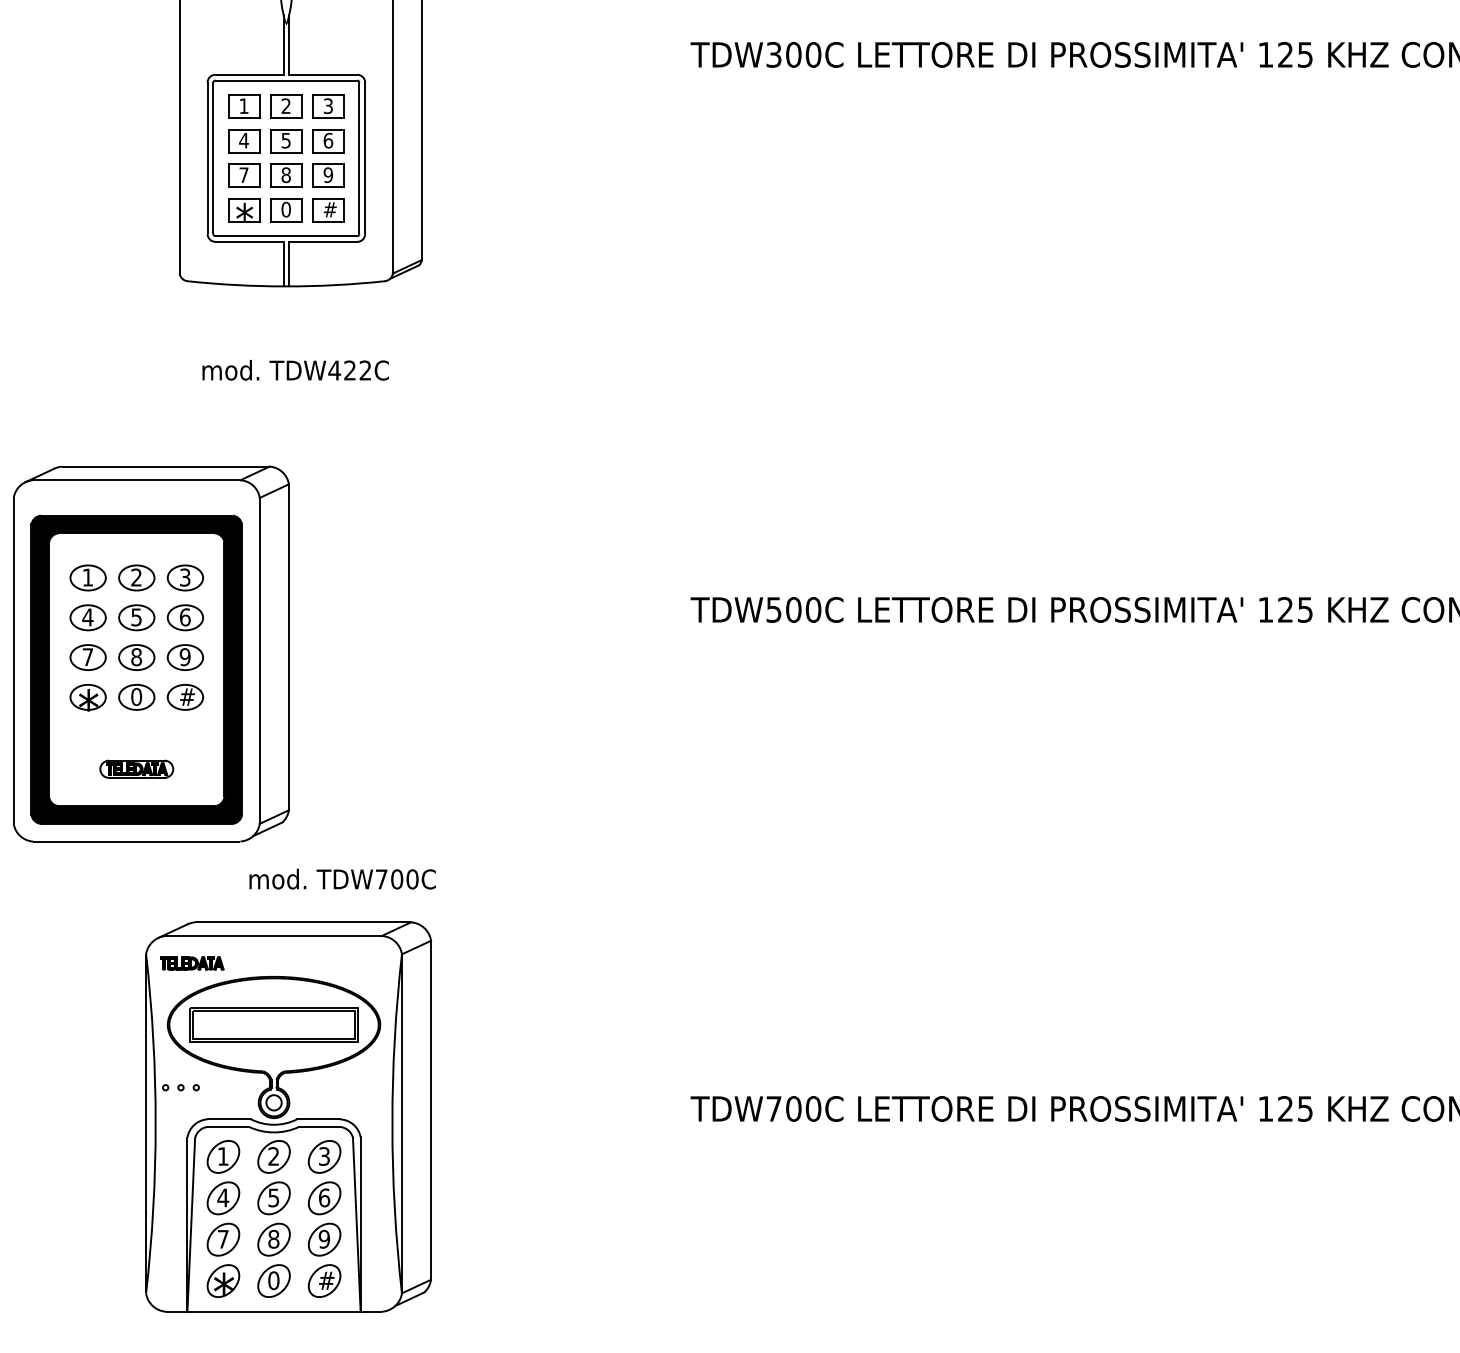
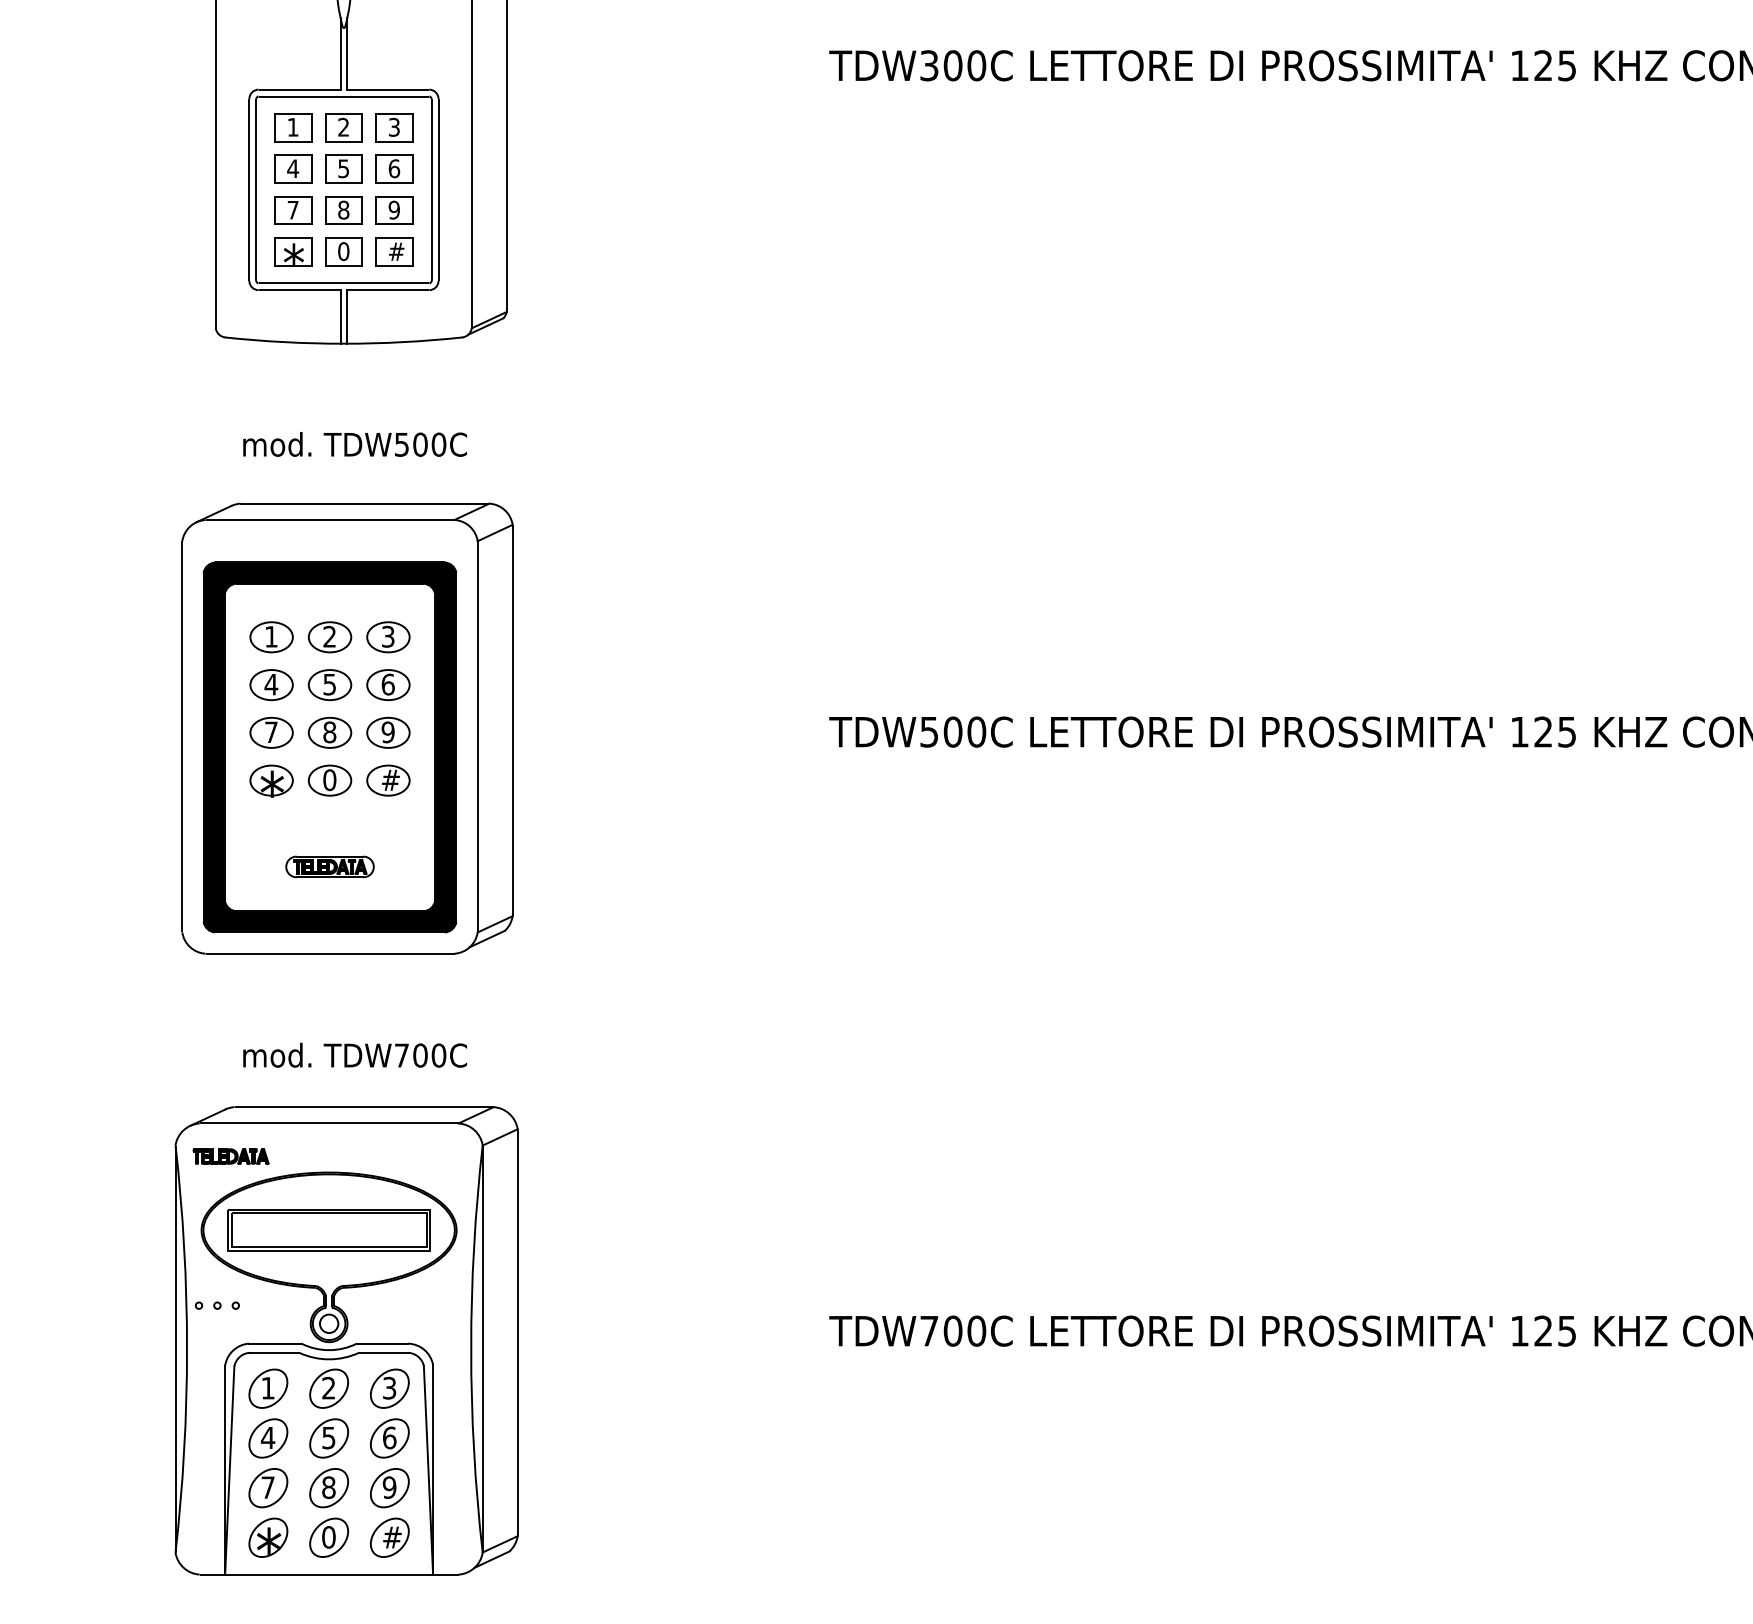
text: (349, 370) -> (419, 444), TDW422C -> TDW500C
part: (151, 653) -> (347, 727), moved
text: (342, 878) -> (354, 1054), moved

